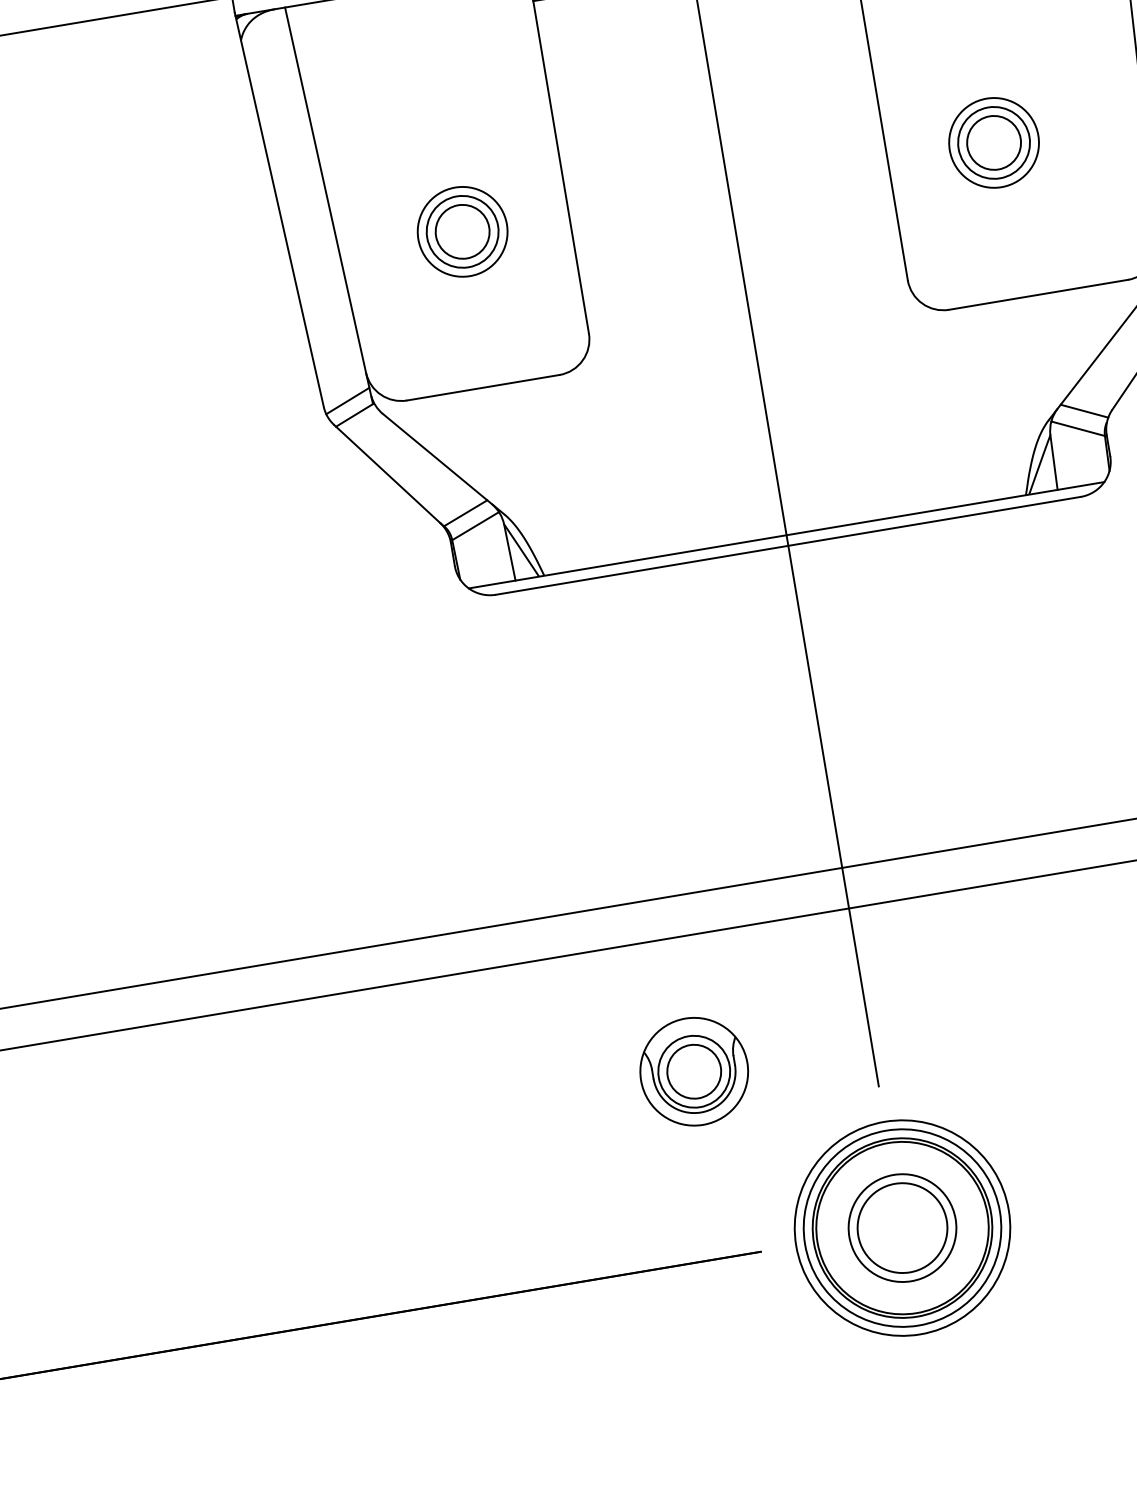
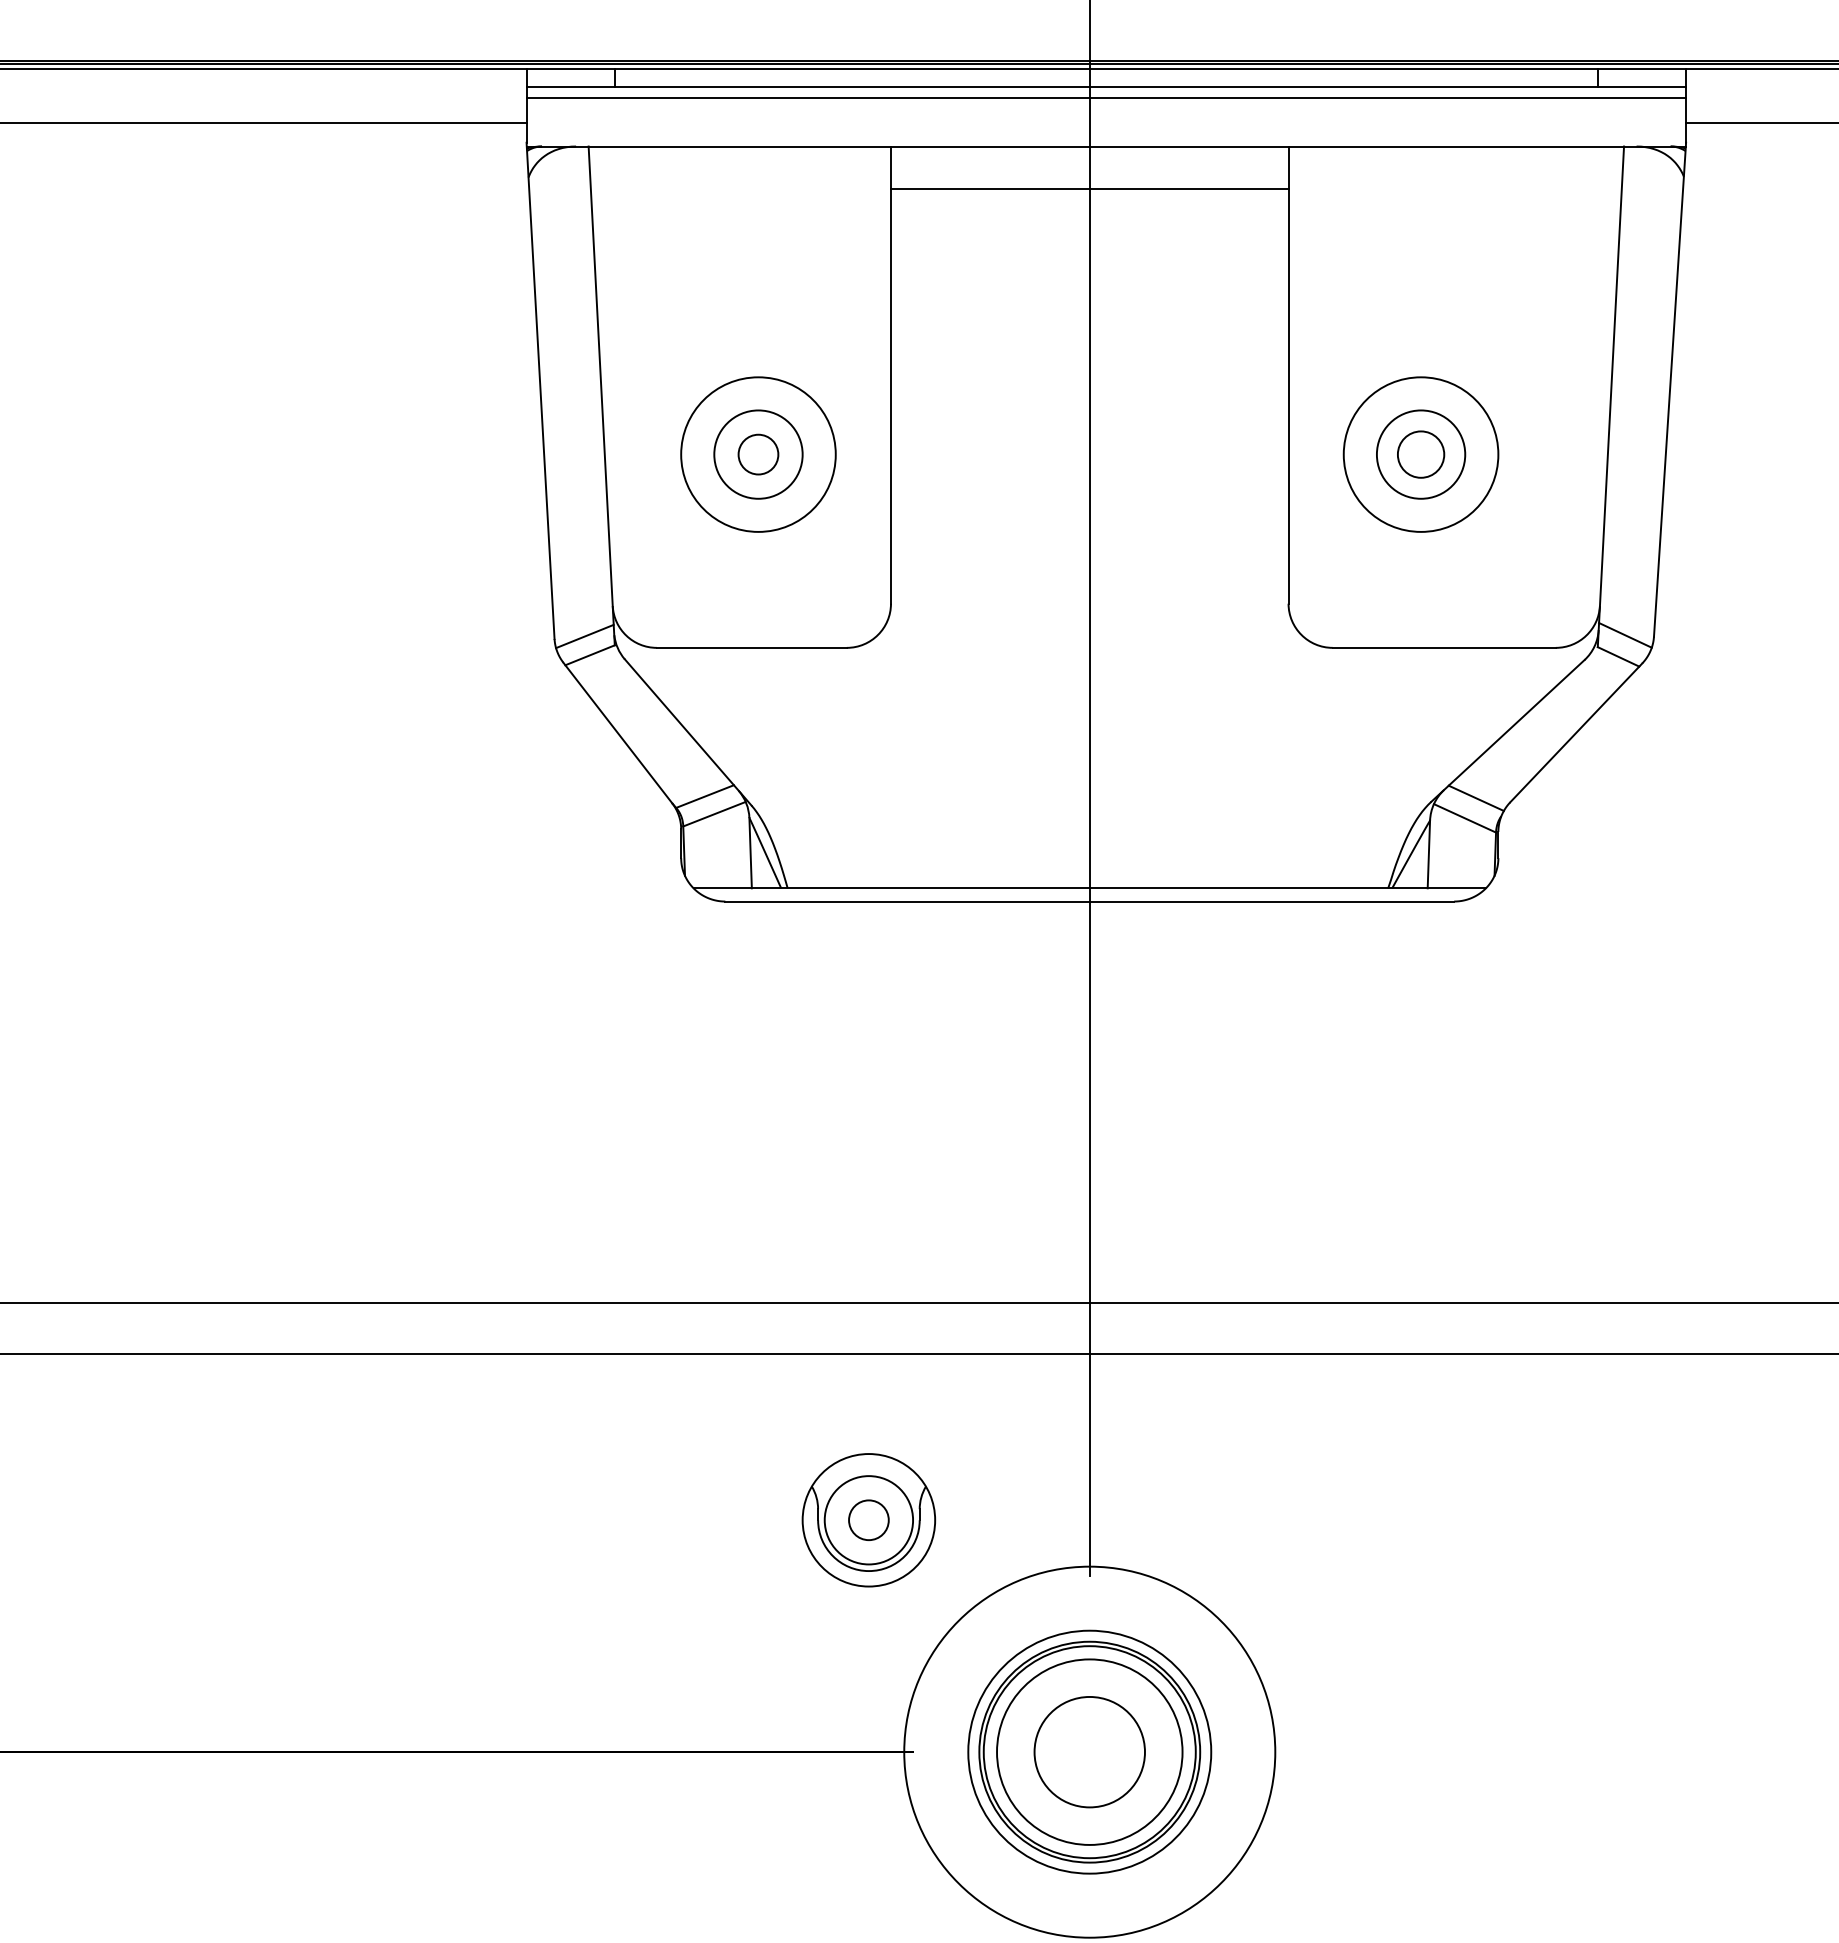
circle: (993, 142) -> (1420, 454), size x0.7
circle: (993, 142) -> (1420, 454), size x1.4
circle: (462, 231) -> (758, 454), size x0.6
circle: (462, 231) -> (758, 454), size x1.4
circle: (693, 1071) -> (868, 1520), size x0.6
circle: (902, 1227) -> (1089, 1751), size x1.4
circle: (902, 1227) -> (1089, 1751), size x1.4

